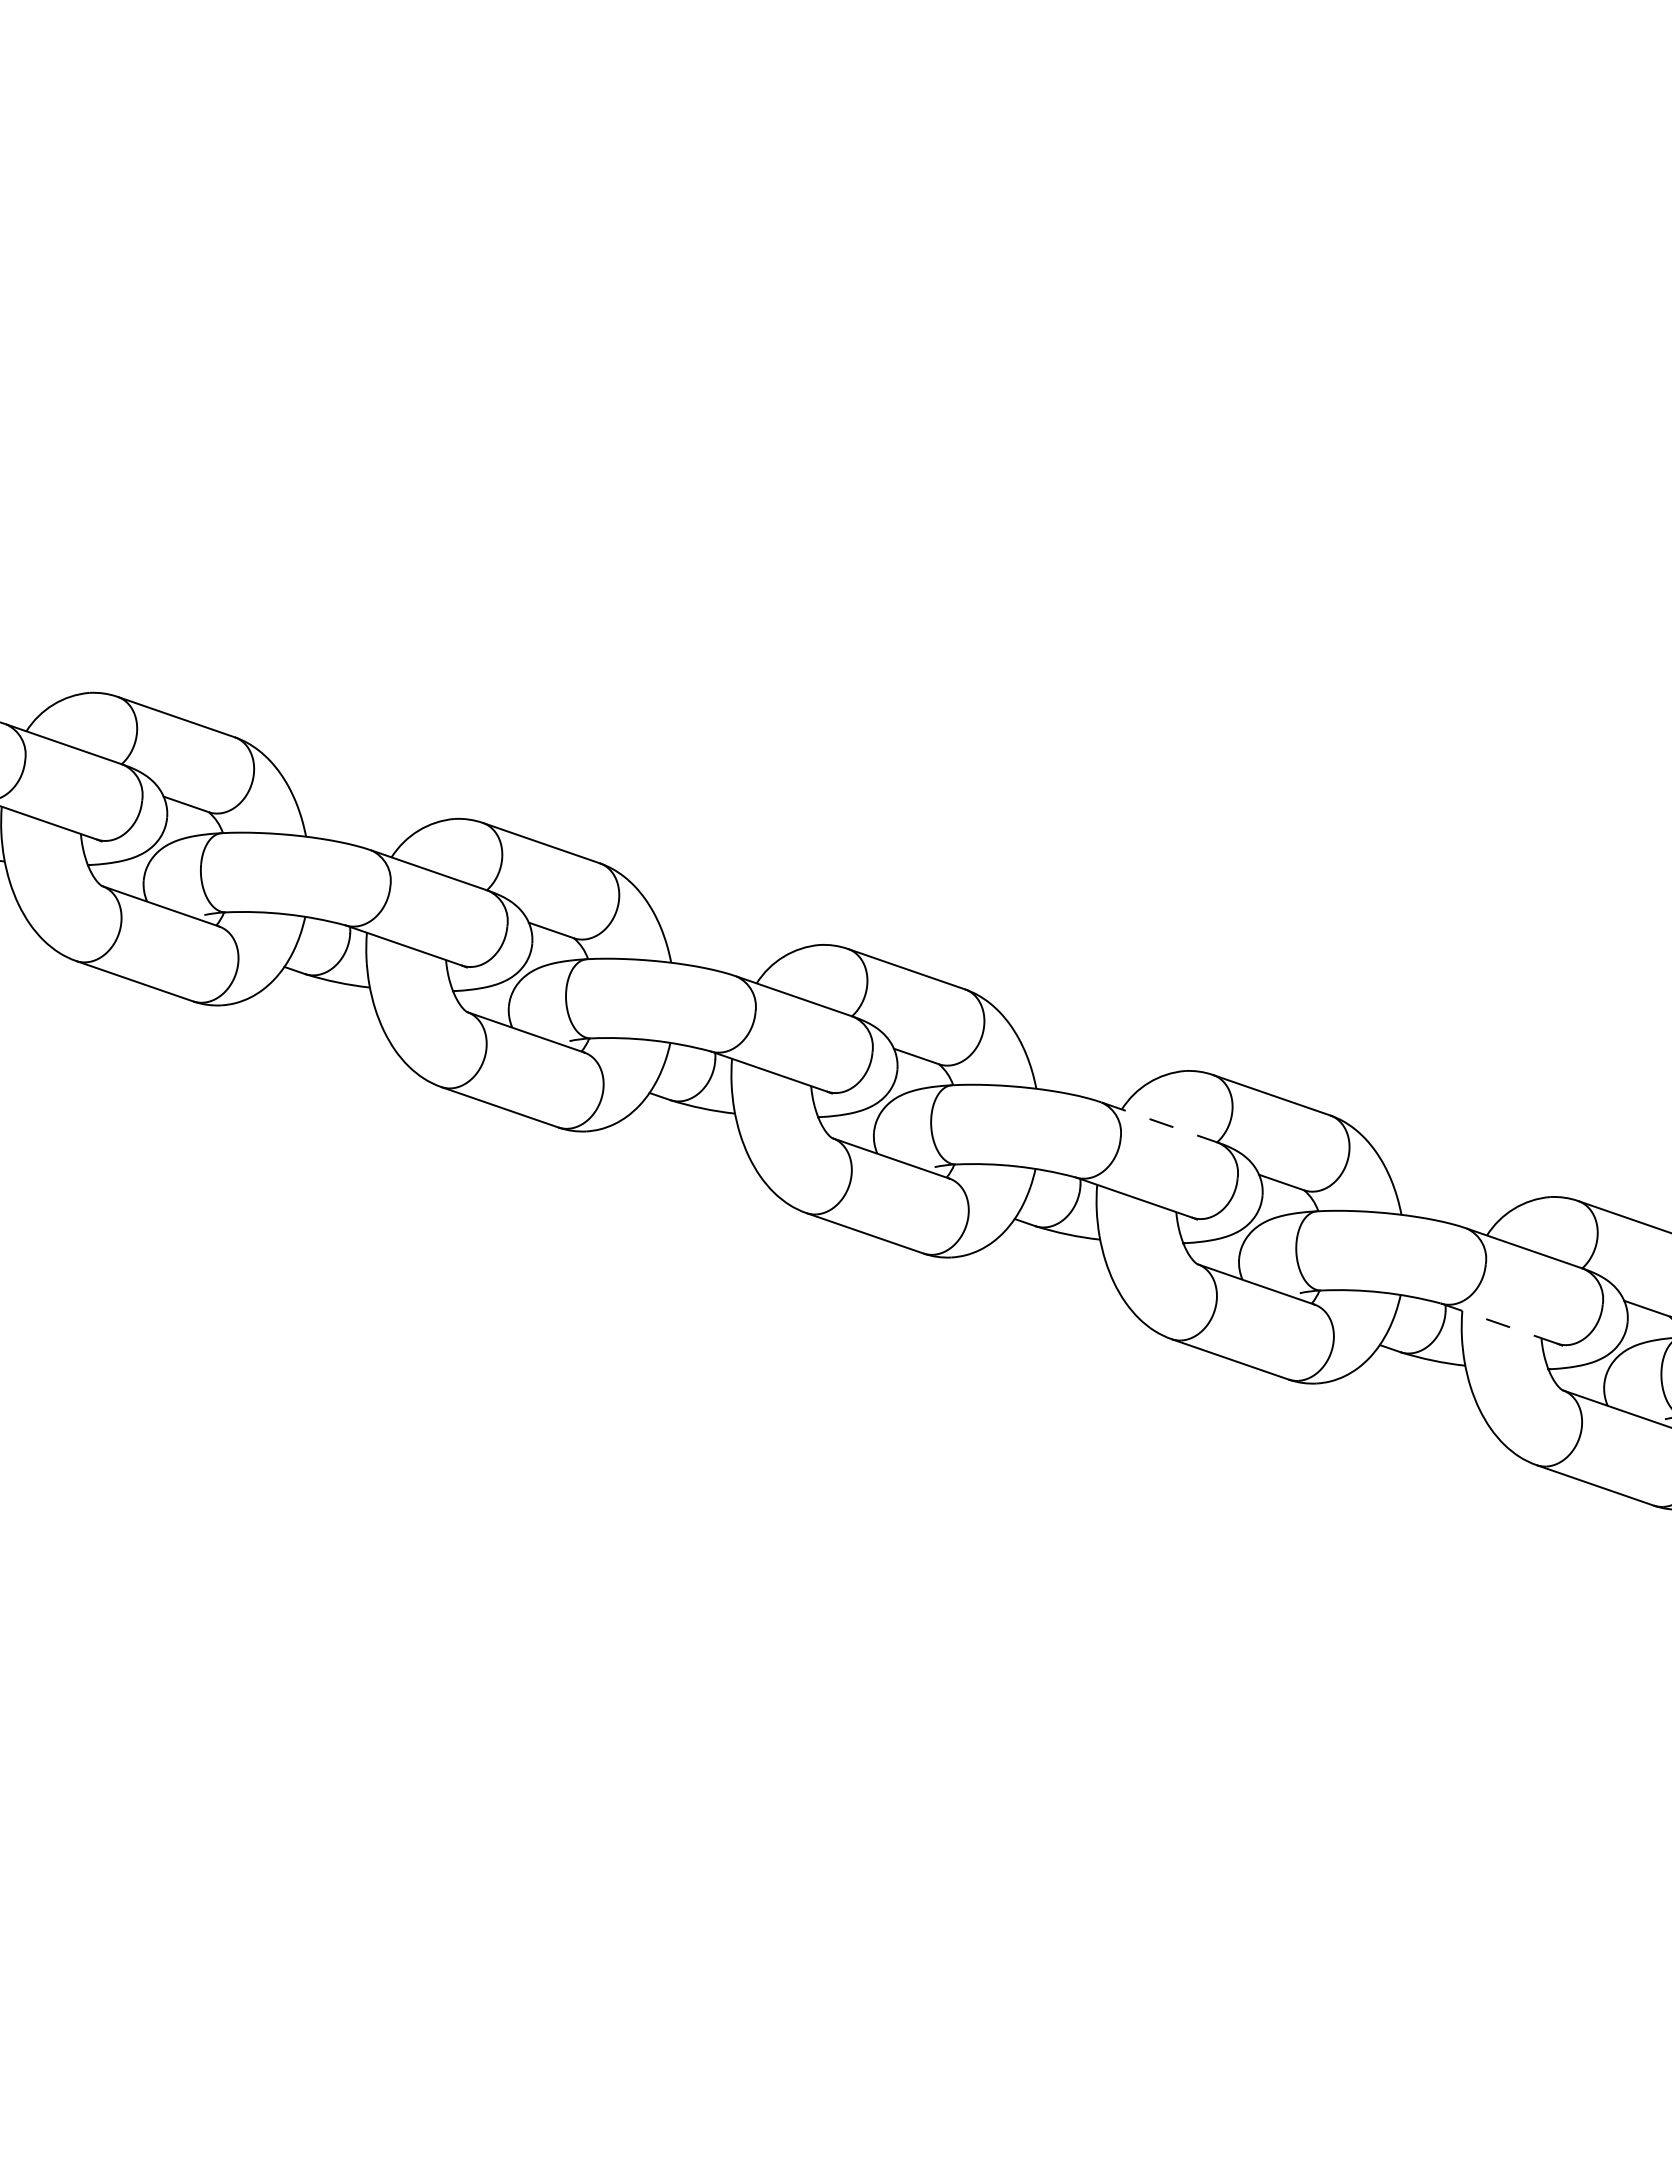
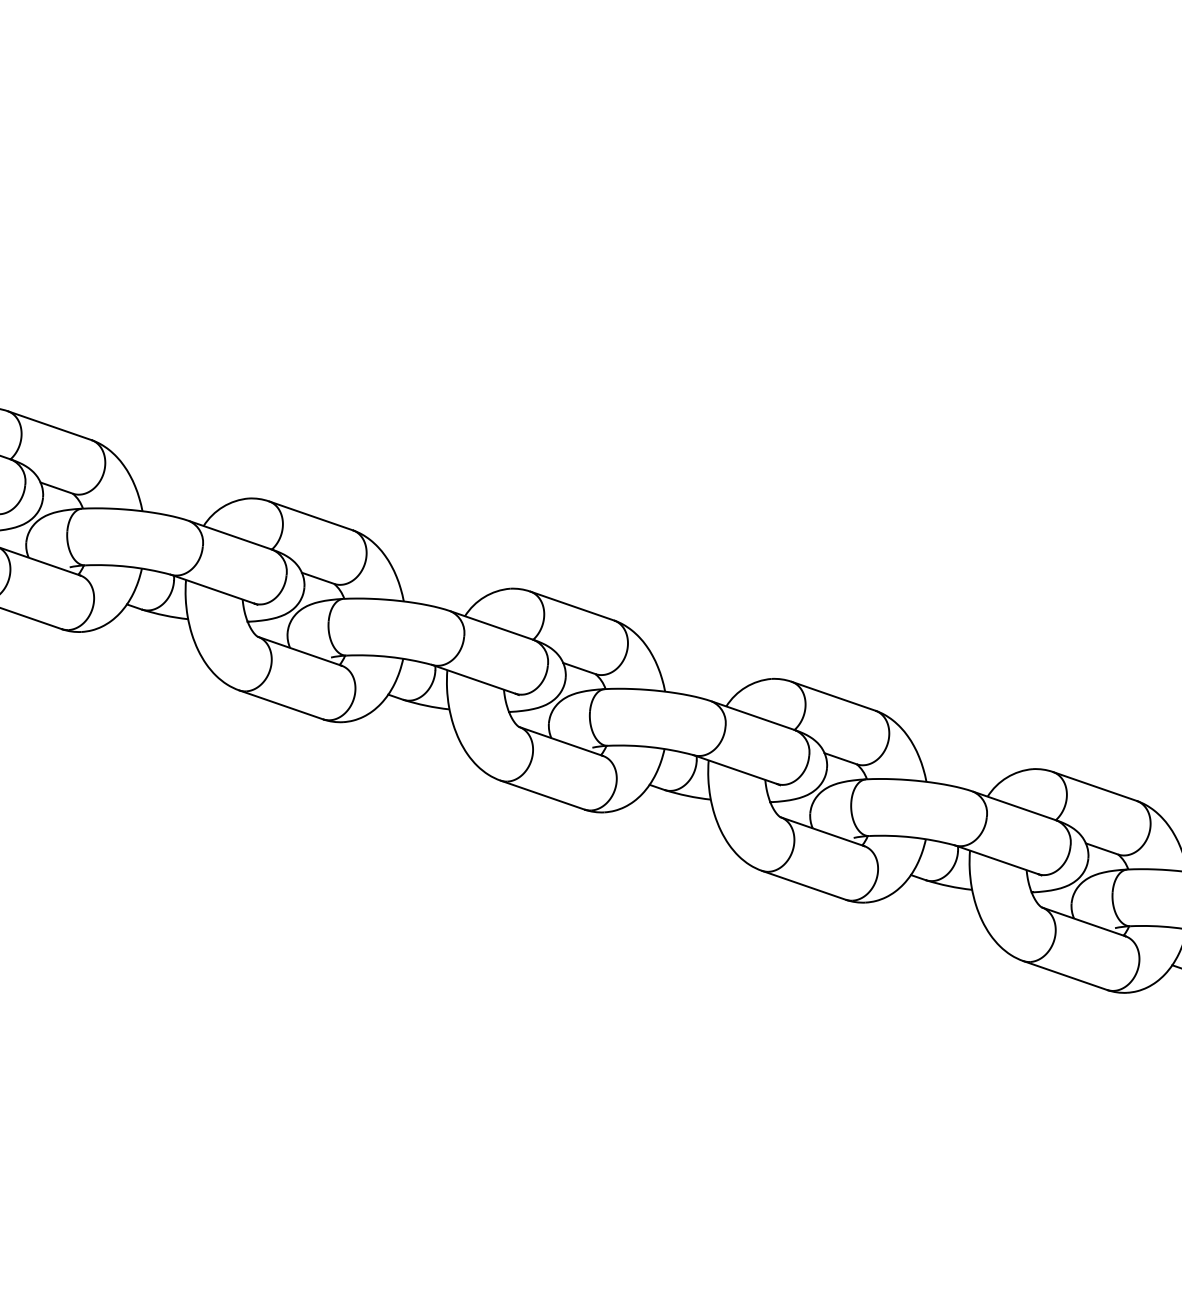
line: (1160, 1122) -> (754, 715), dashed -> solid
line: (1499, 1323) -> (996, 859), dashed -> solid

